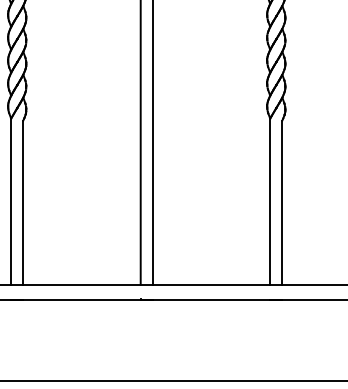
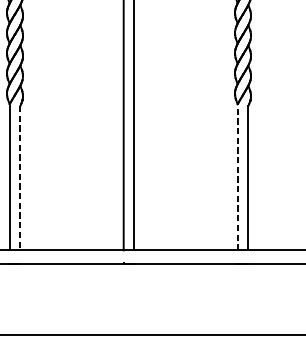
line: (270, 201) -> (237, 177), solid -> dashed
line: (23, 203) -> (20, 178), solid -> dashed

